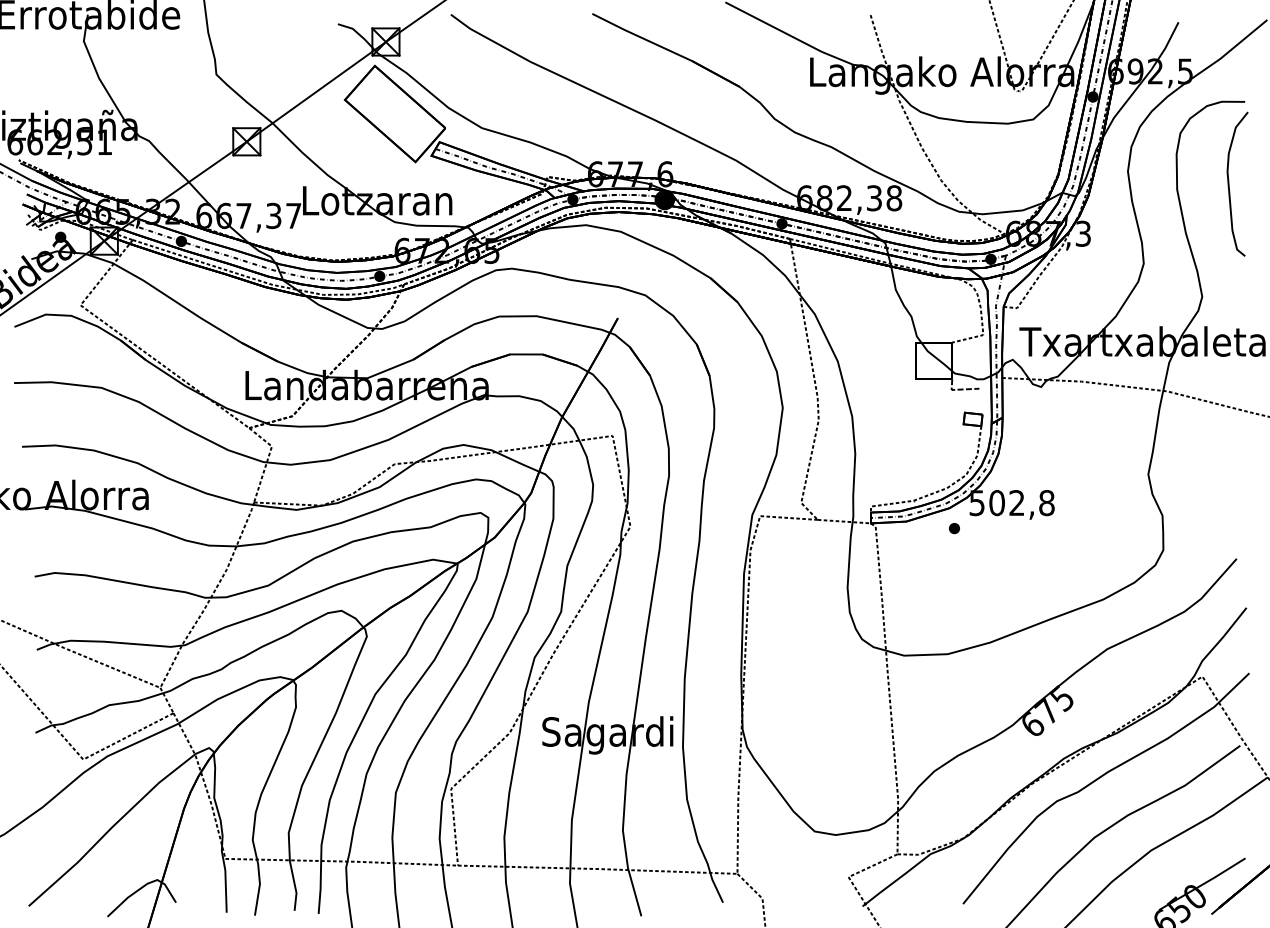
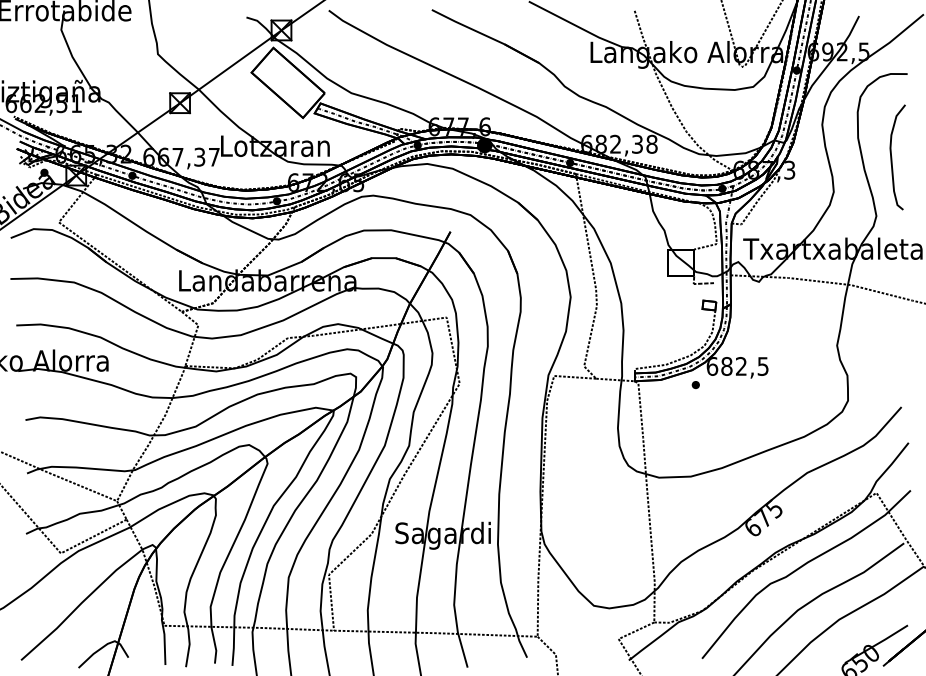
curve: (1229, 183) -> (891, 156), moved
text: (1011, 503) -> (737, 366), 502,8 -> 682,5

